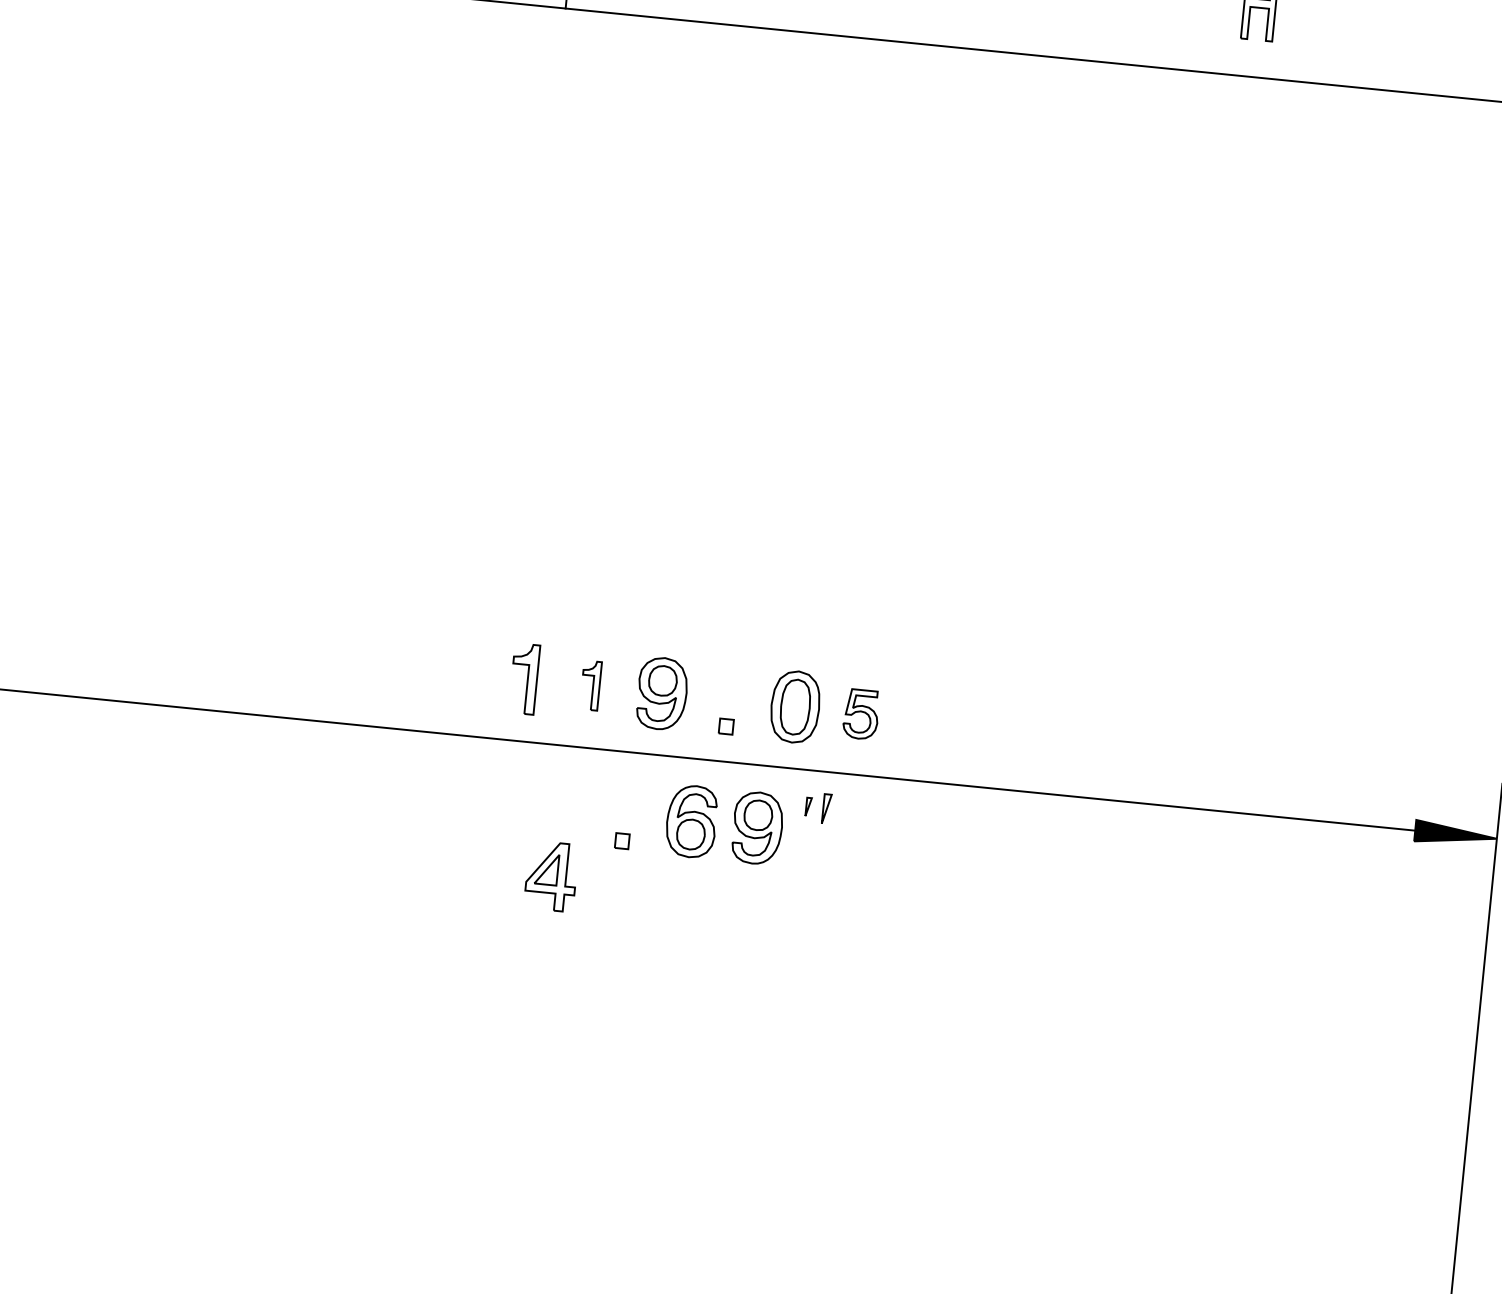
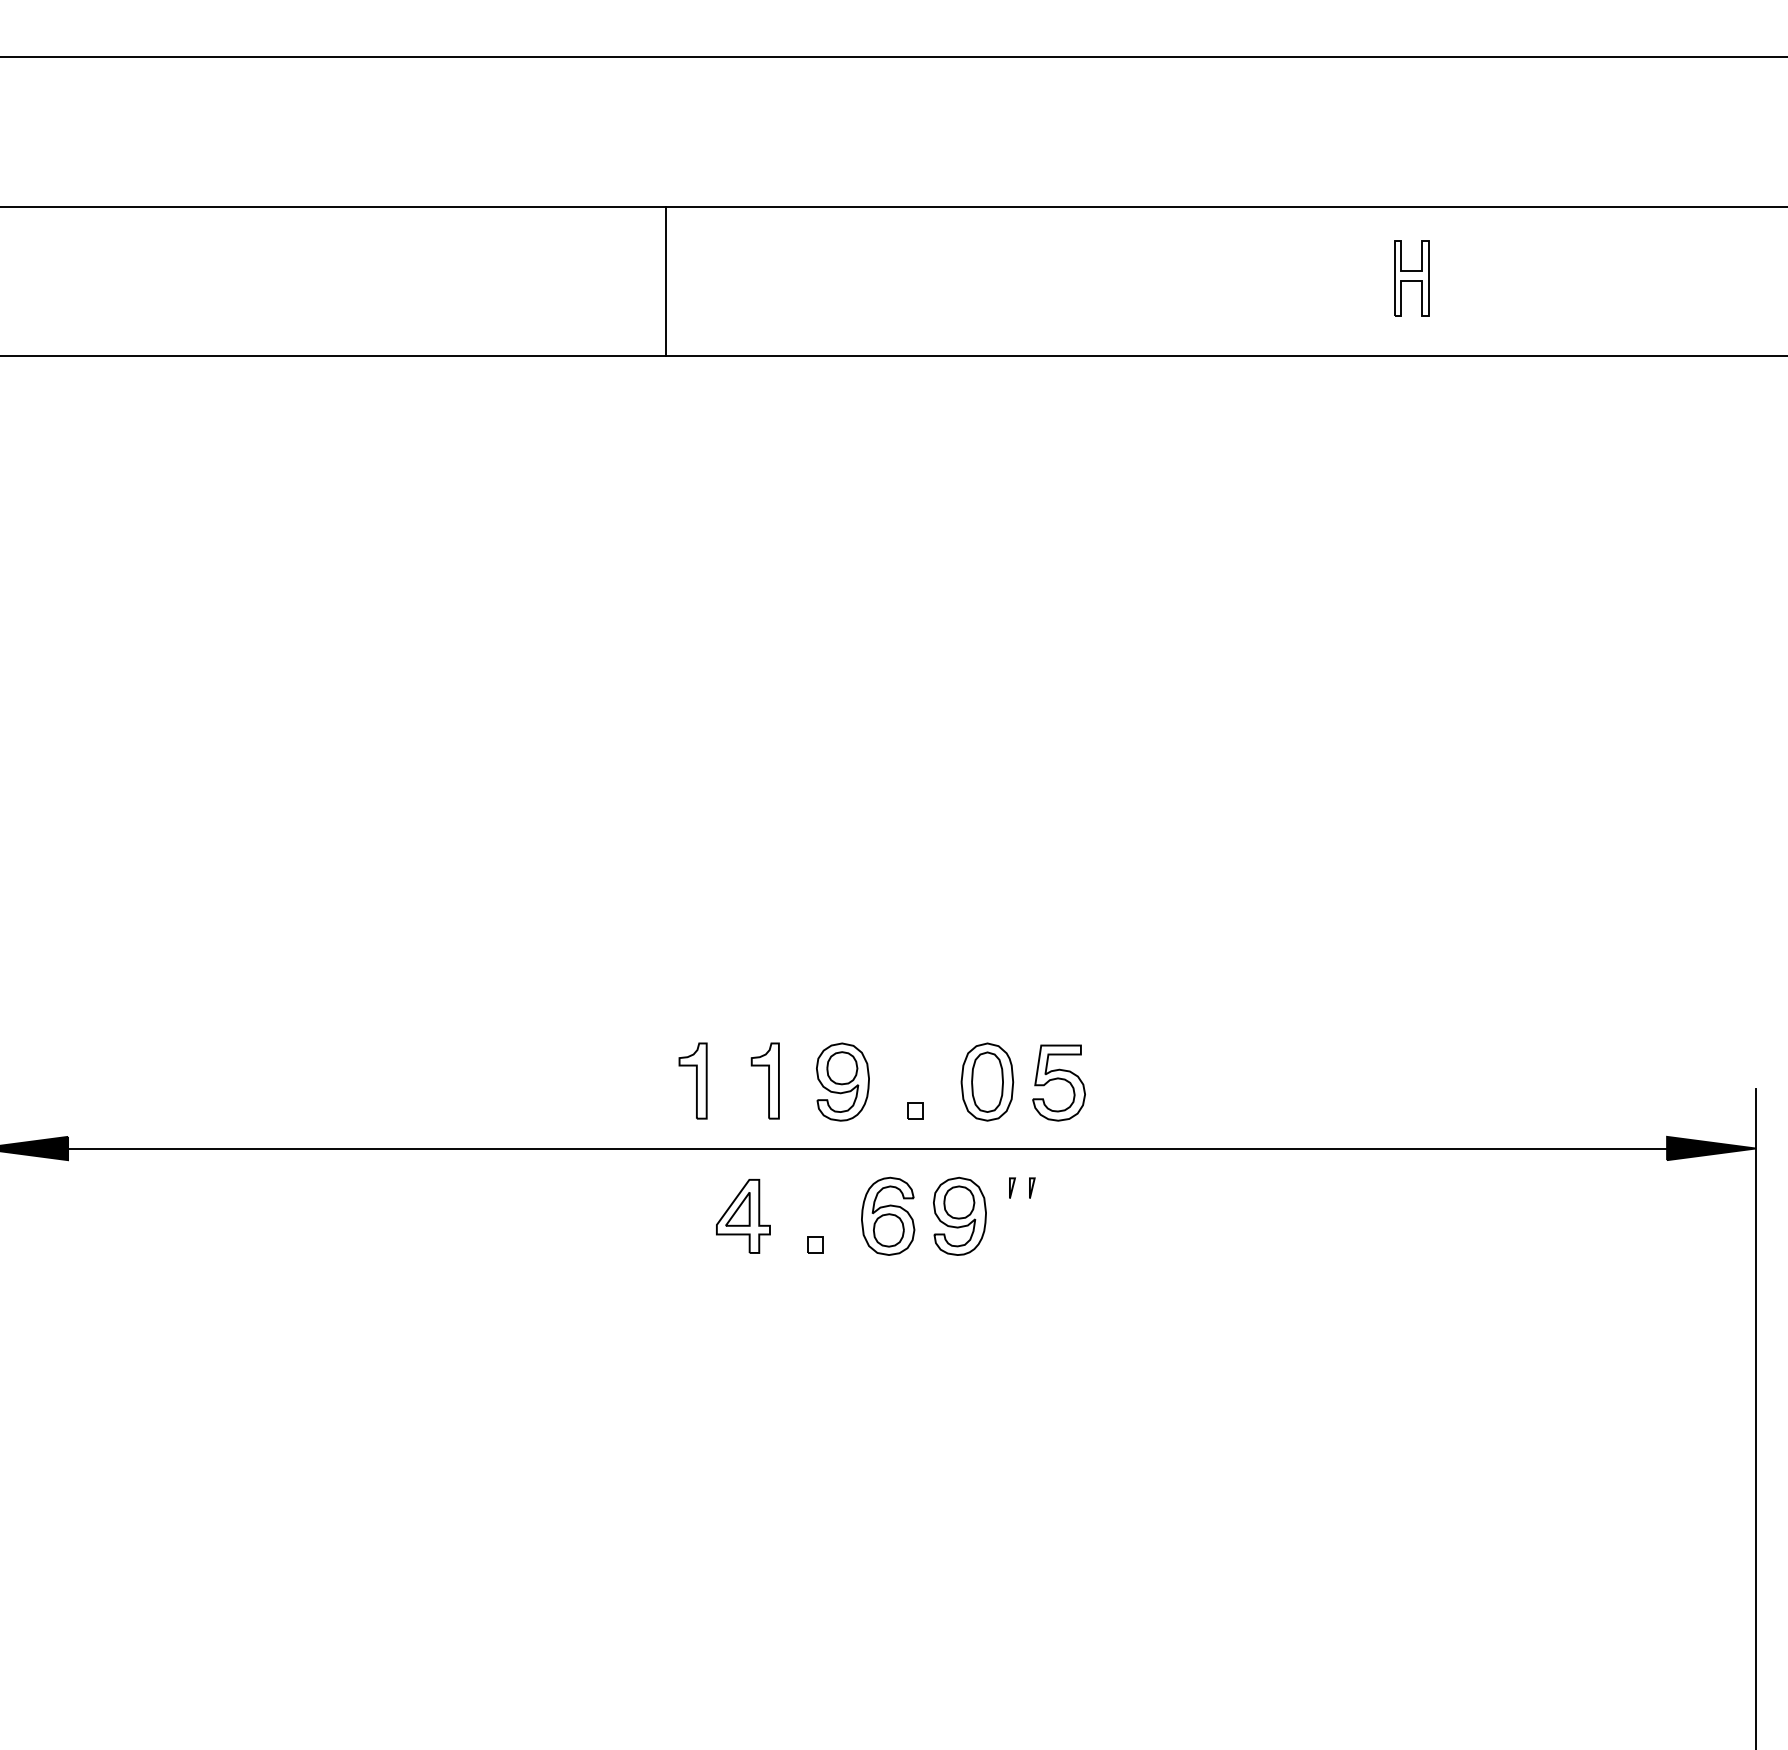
part: (590, 685) -> (764, 1080), size x1.43
part: (860, 713) -> (1058, 1082), size x1.43
part: (827, 808) -> (1032, 1187), size x0.62
part: (551, 876) -> (743, 1216), moved

